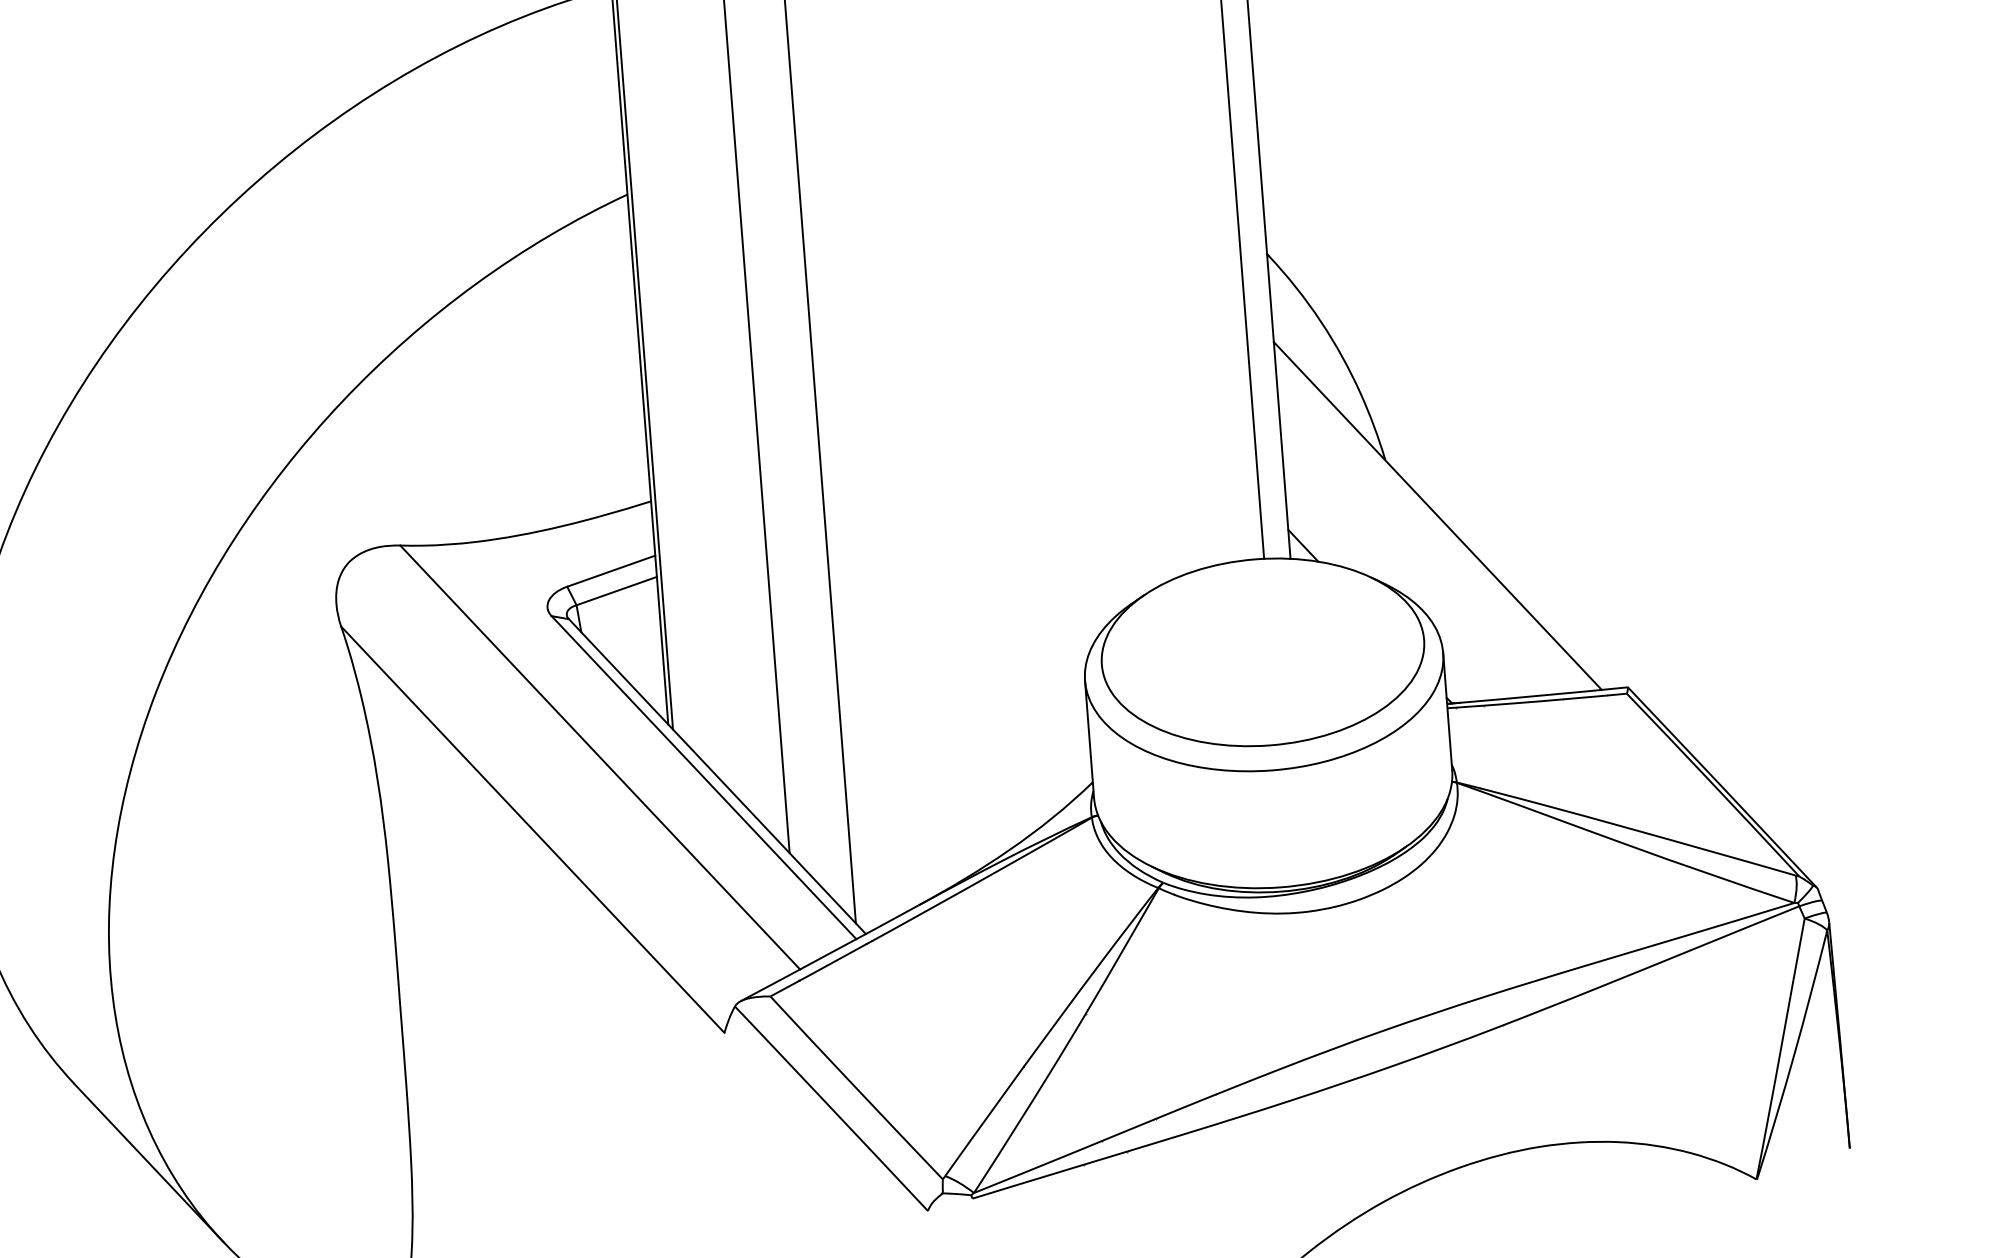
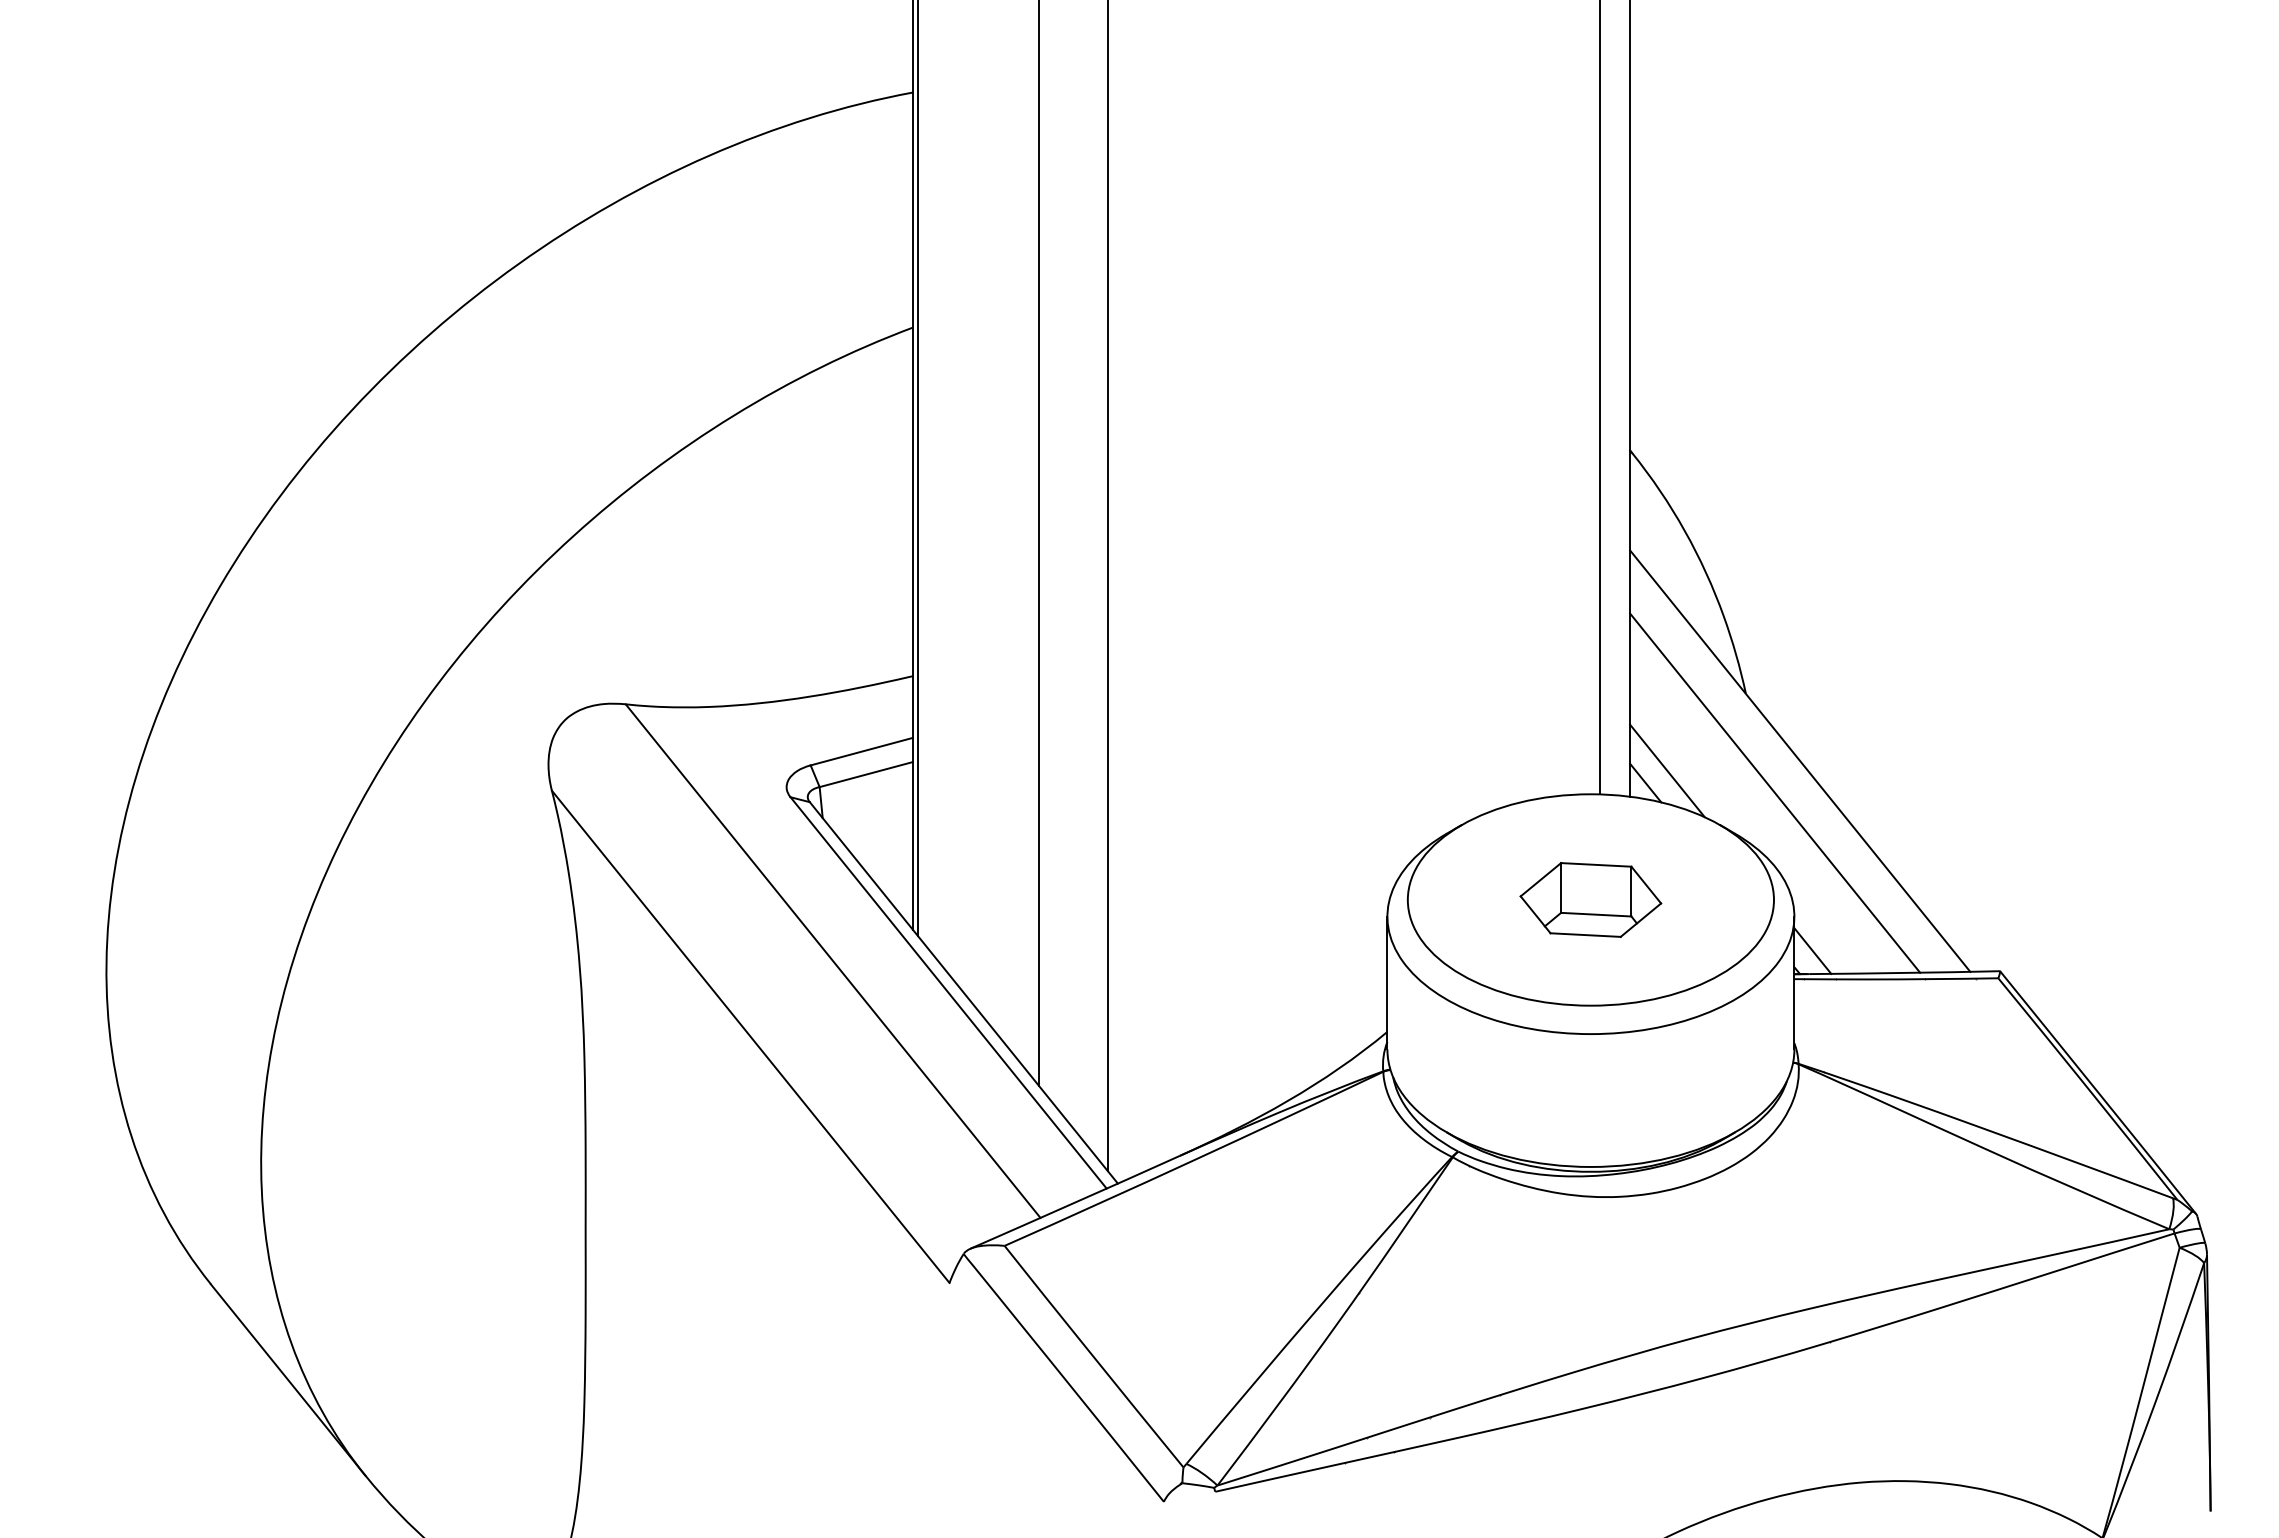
line: (1321, 533) -> (1667, 770), added
line: (1418, 545) -> (1775, 792), added
part: (1262, 651) -> (1590, 899), added
line: (1461, 681) -> (1812, 950), added

